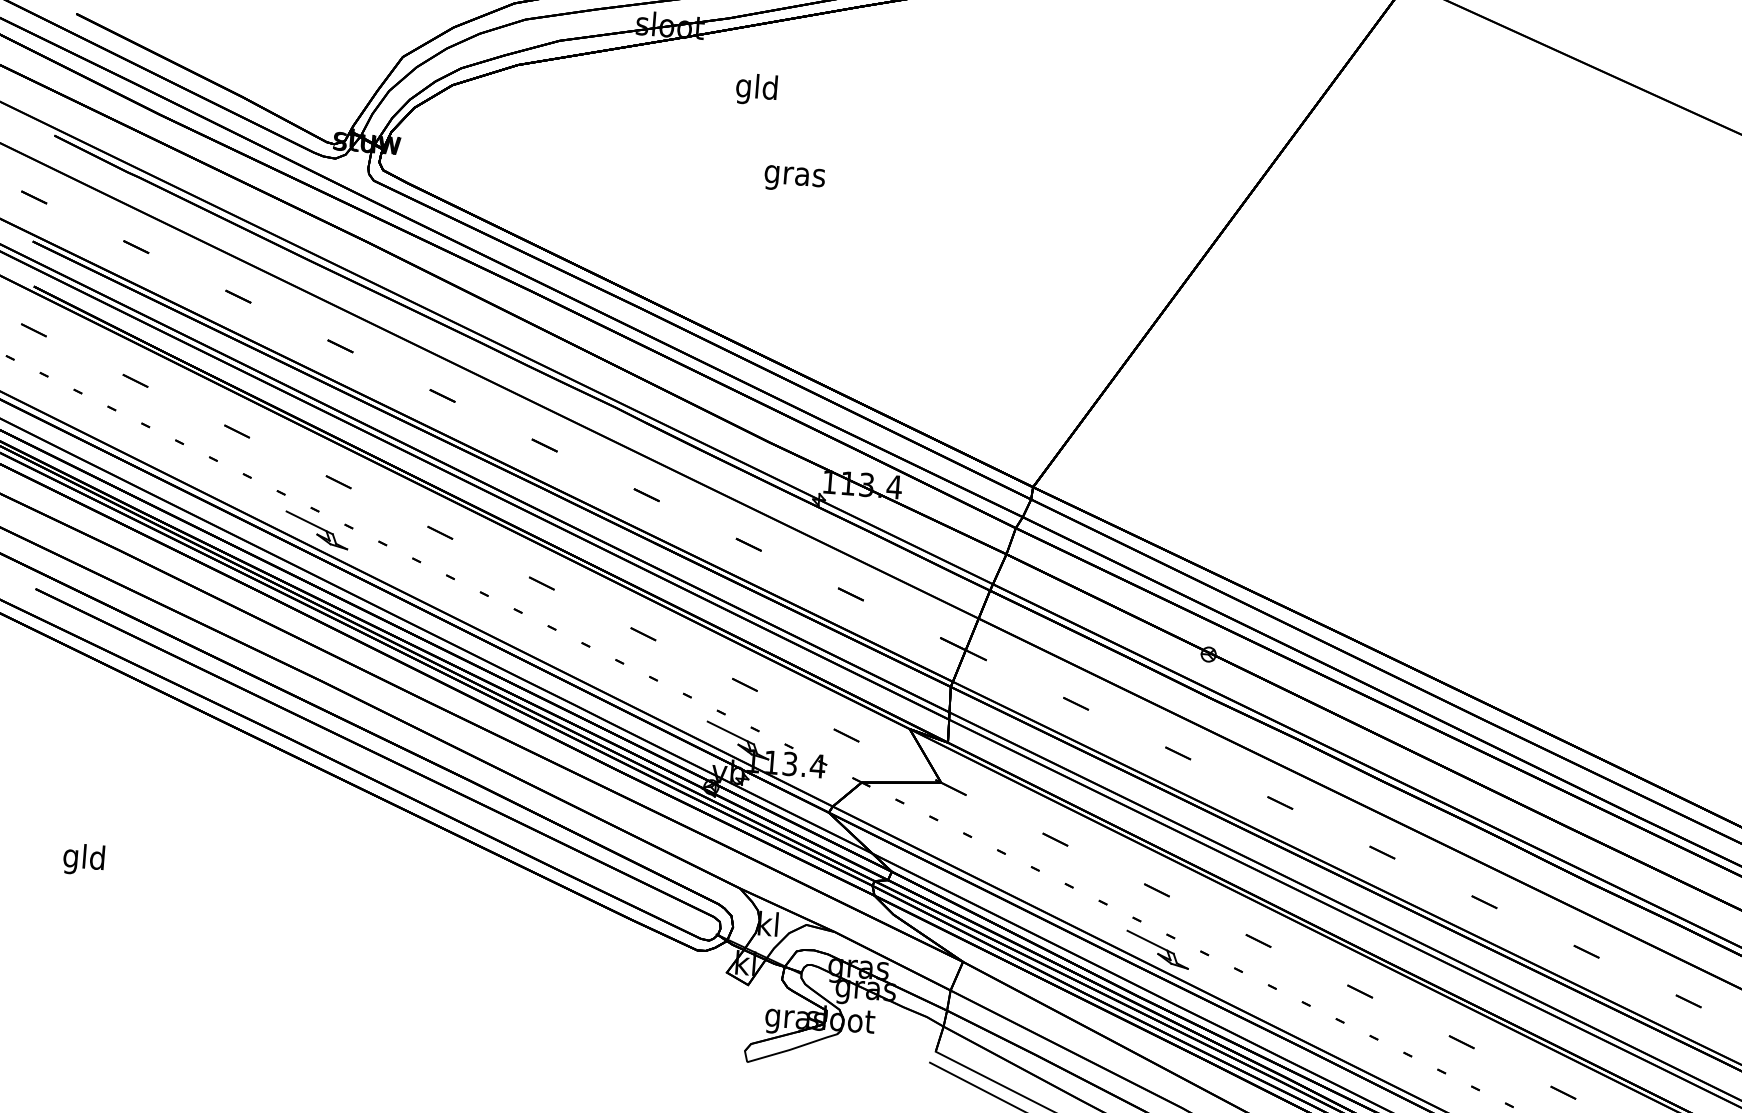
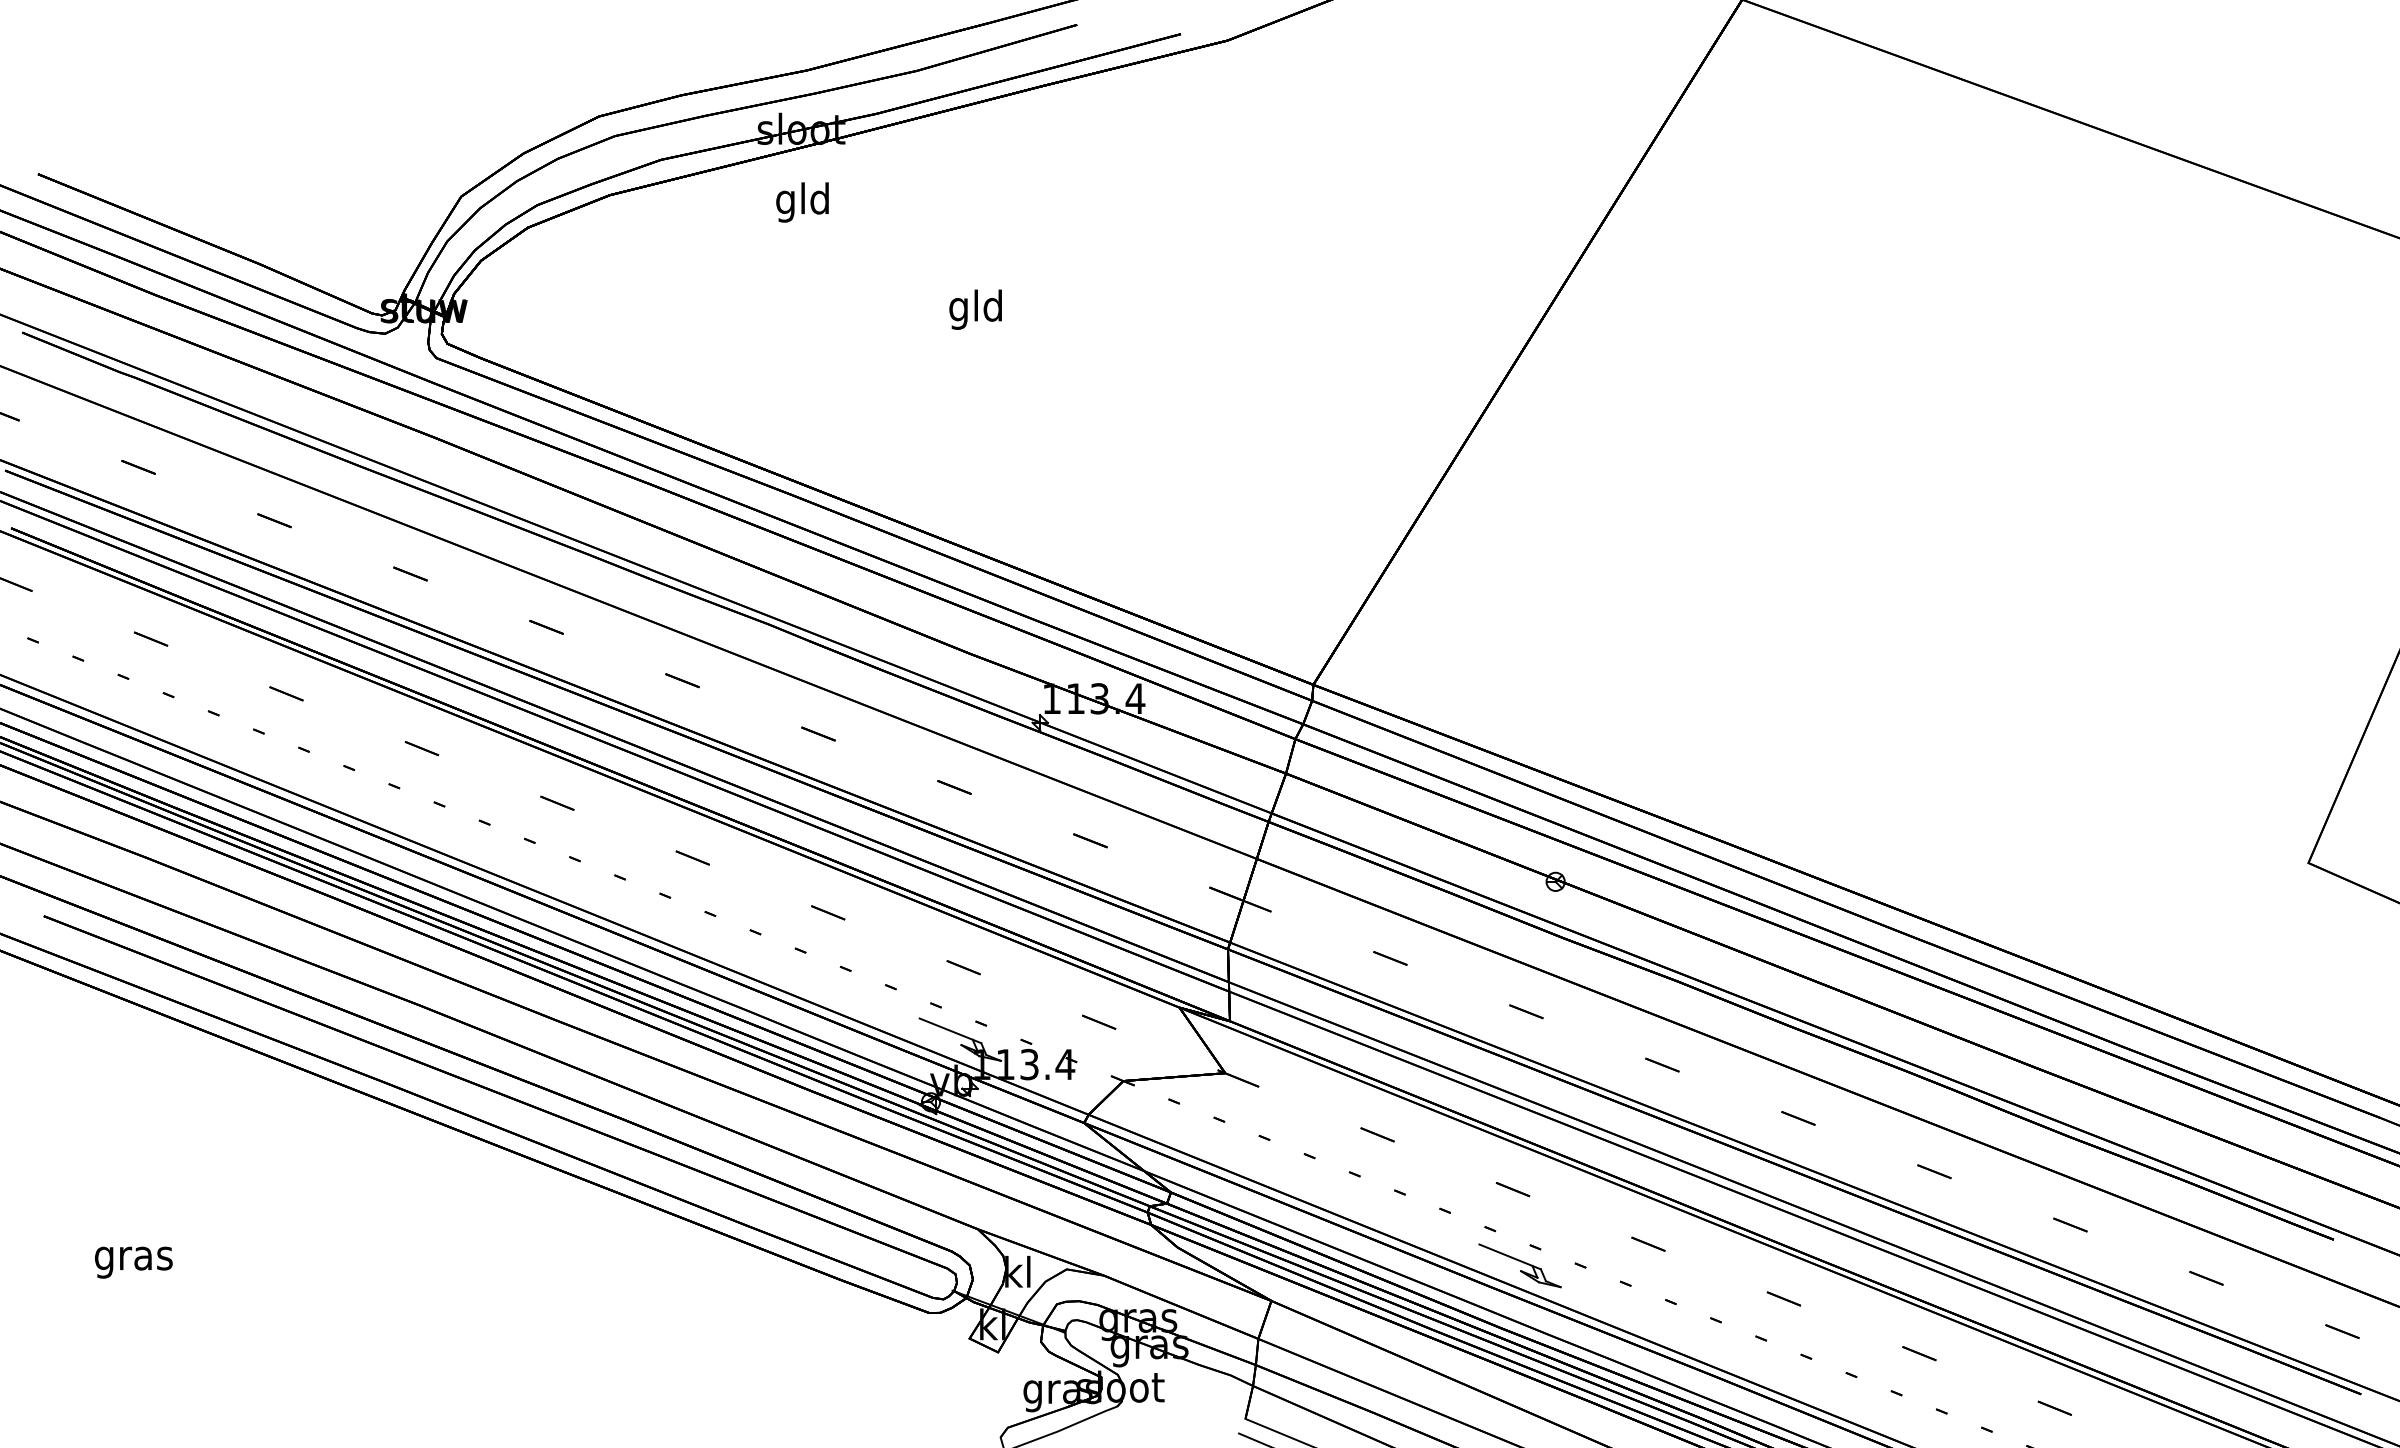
text: (756, 89) -> (802, 202), moved
text: (795, 175) -> (976, 309), gras -> gld
part: (316, 530) -> (398, 812), removed
text: (84, 859) -> (133, 1258), gld -> gras

